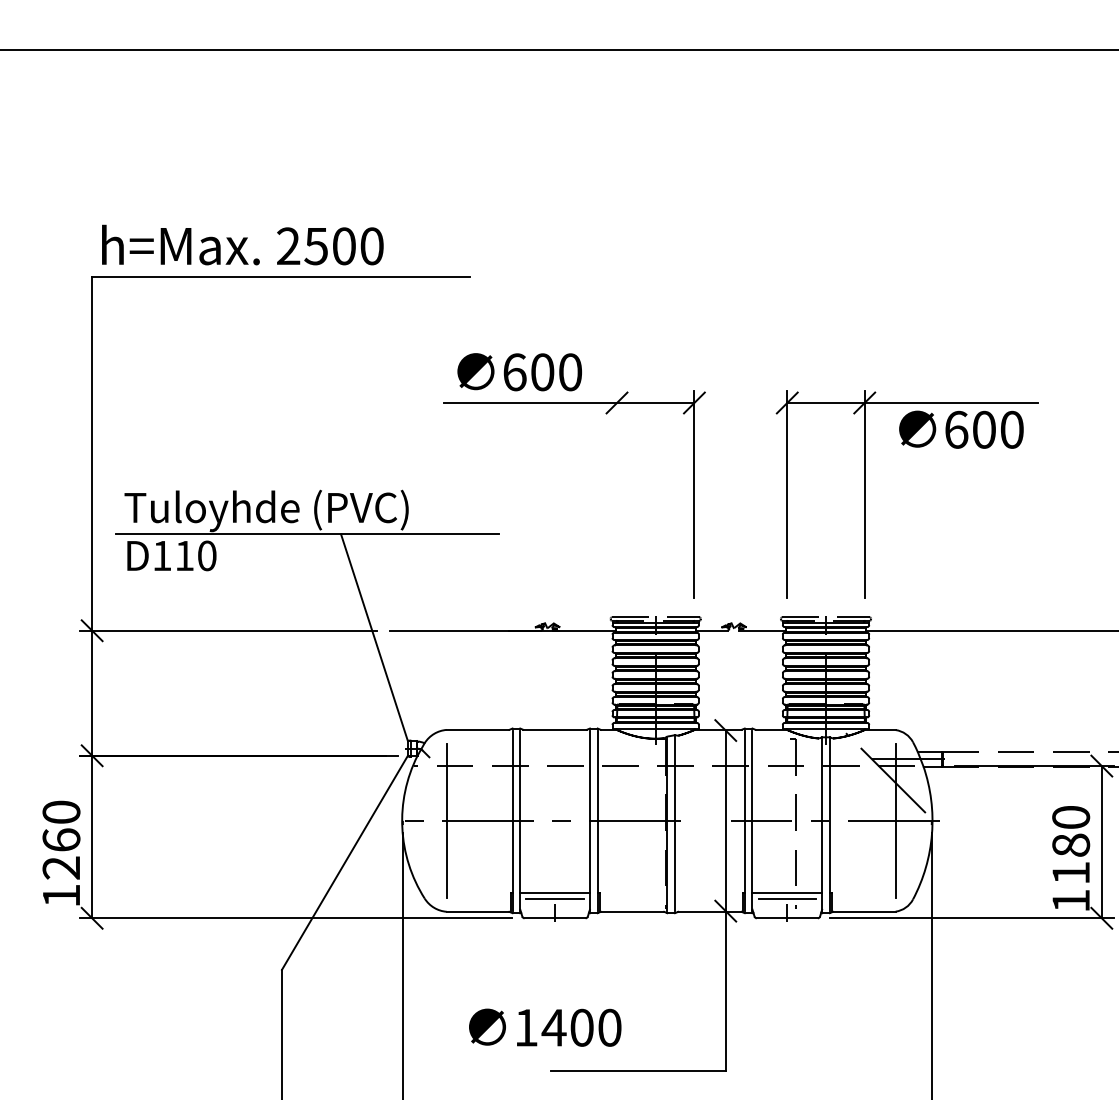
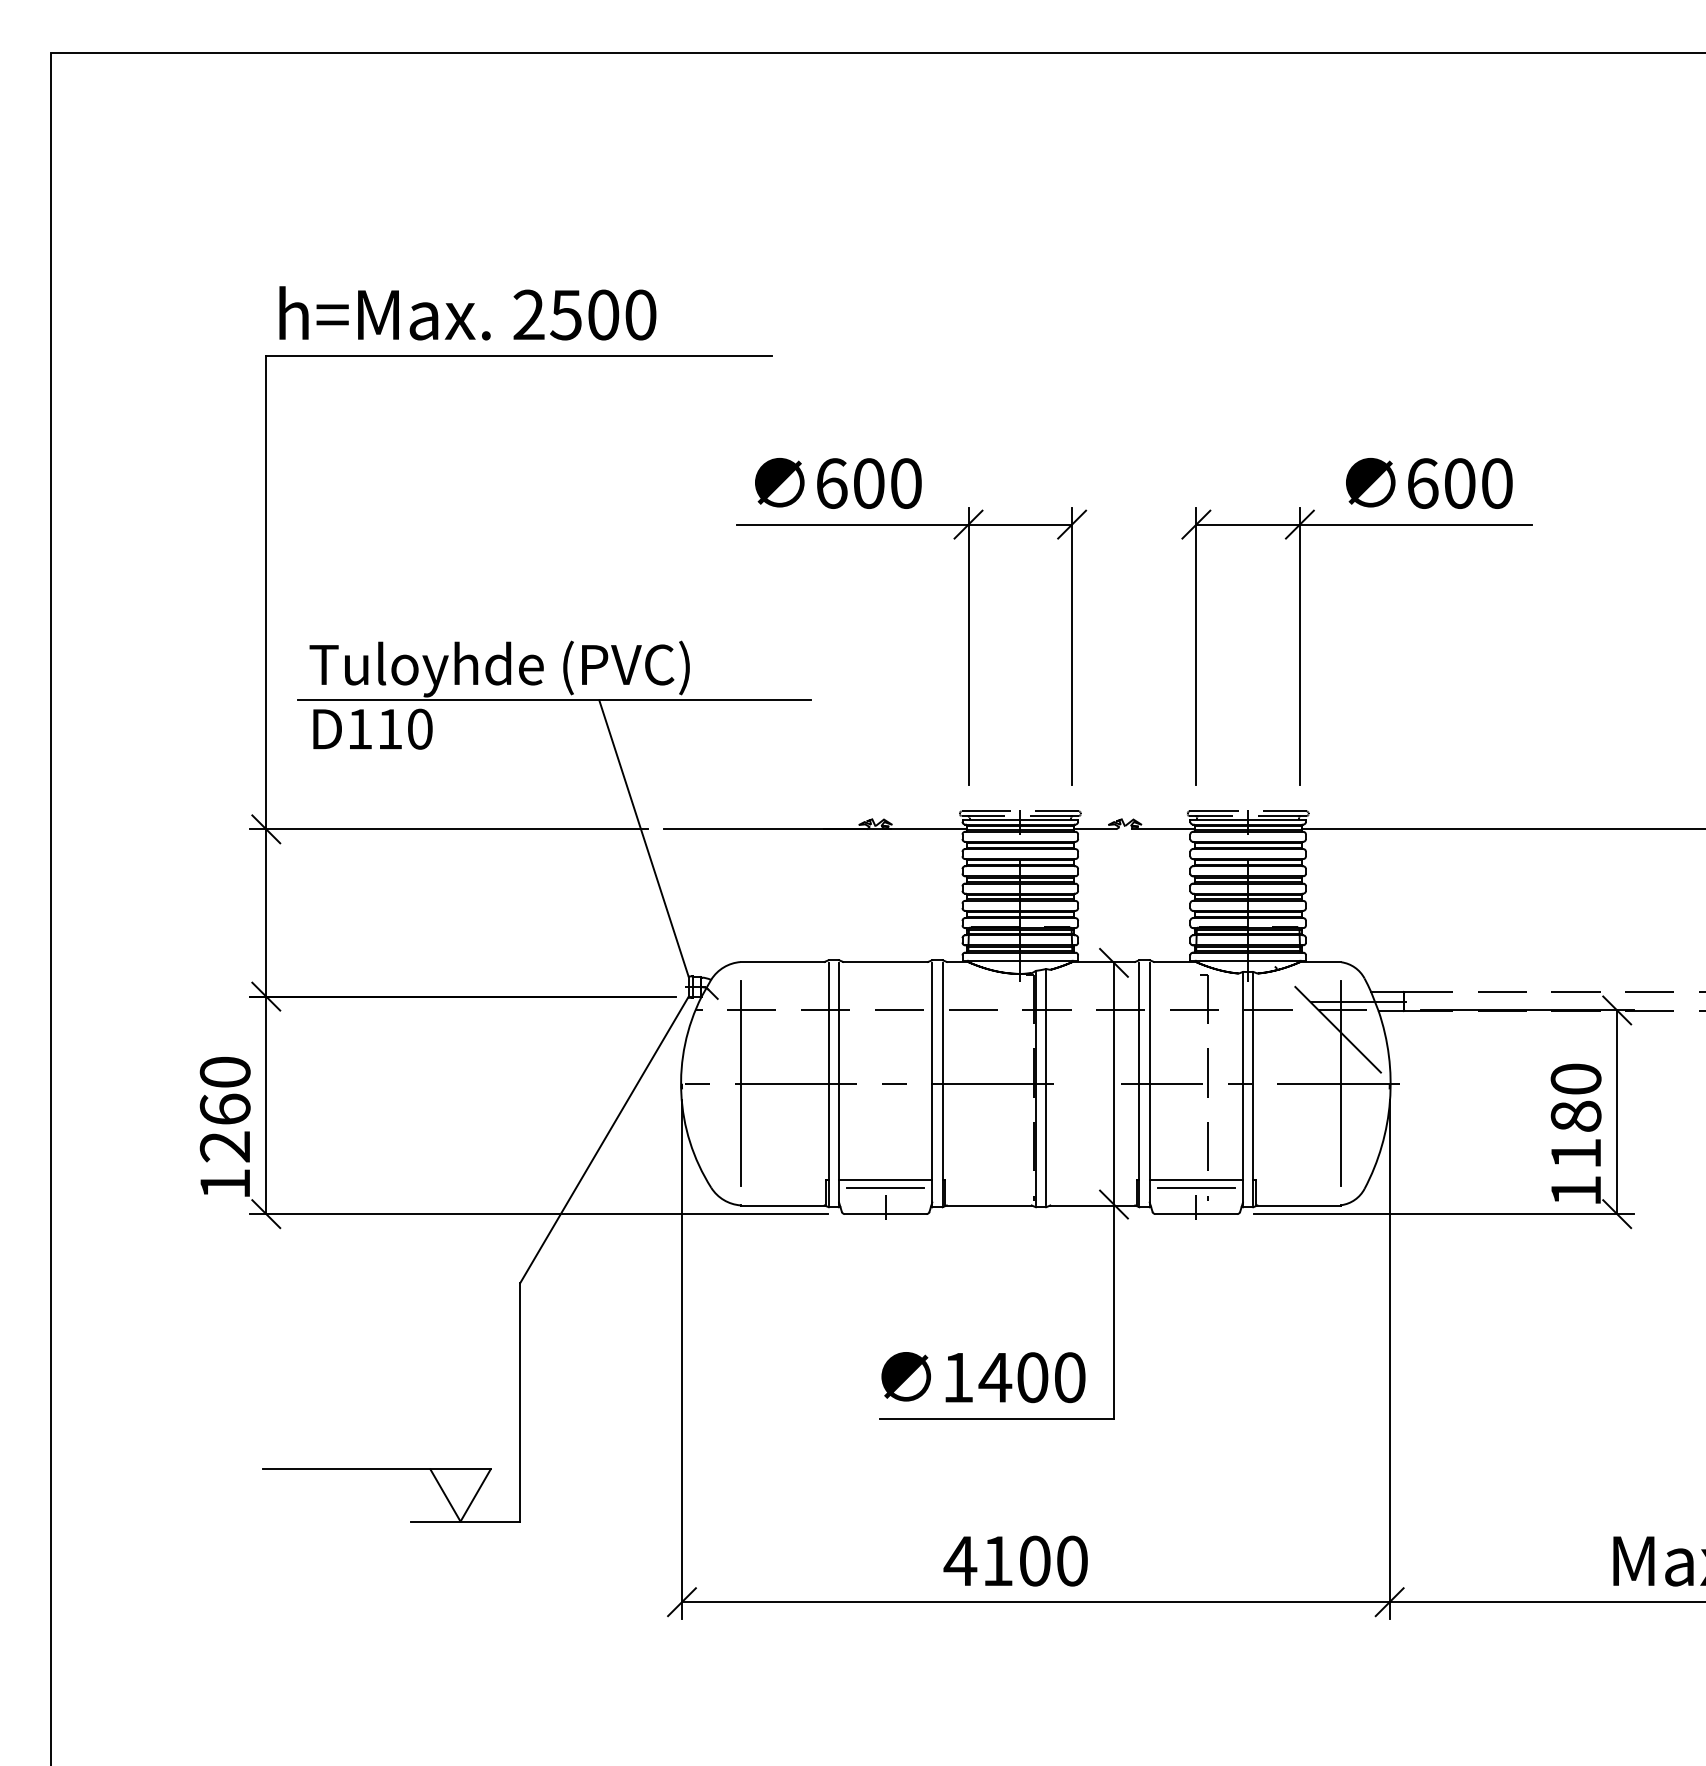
text: (961, 429) -> (1429, 483), moved
line: (617, 494) -> (968, 646), added
text: (545, 1027) -> (983, 1377), moved

